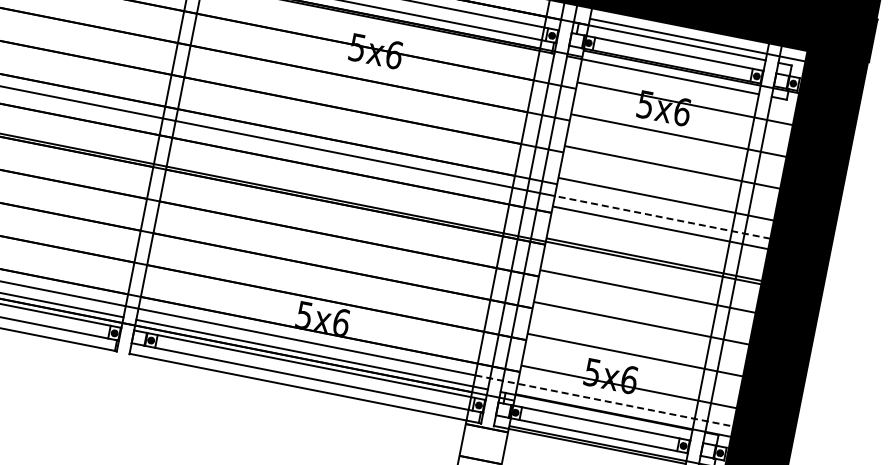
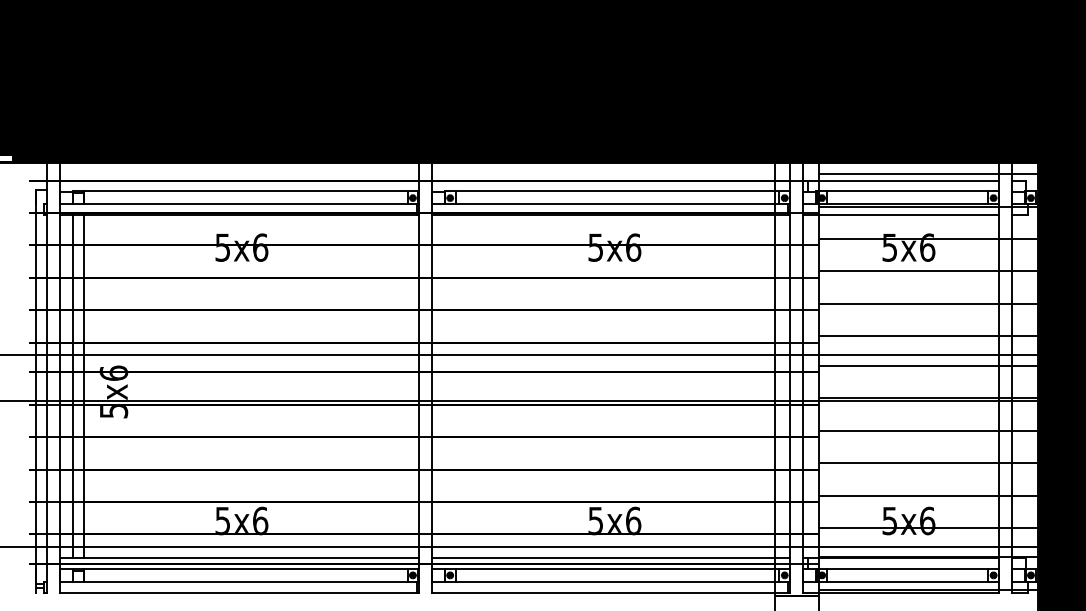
line: (662, 216) -> (928, 354), dashed -> solid
line: (603, 400) -> (906, 546), dashed -> solid

